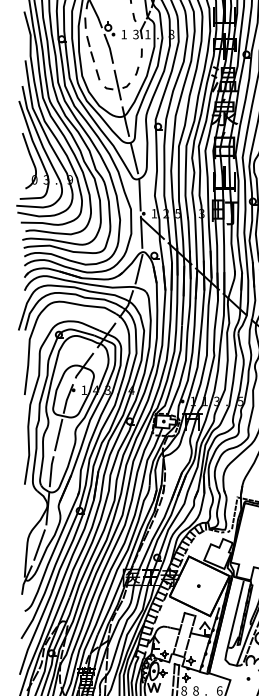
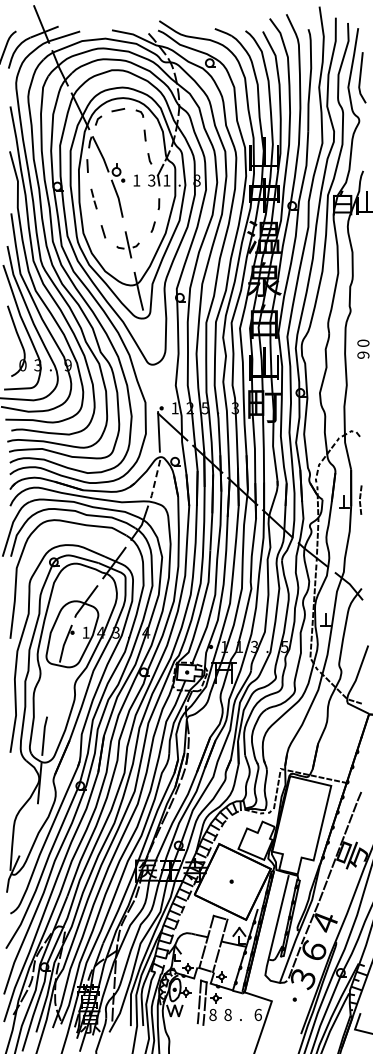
part: (90, 48) -> (93, 198), size x0.6
part: (116, 84) -> (127, 244), size x0.7
line: (134, 158) -> (149, 337), removed
line: (139, 194) -> (156, 384), removed
line: (138, 269) -> (155, 479), solid -> dashed
line: (58, 434) -> (53, 689), removed
line: (38, 545) -> (28, 829), removed

